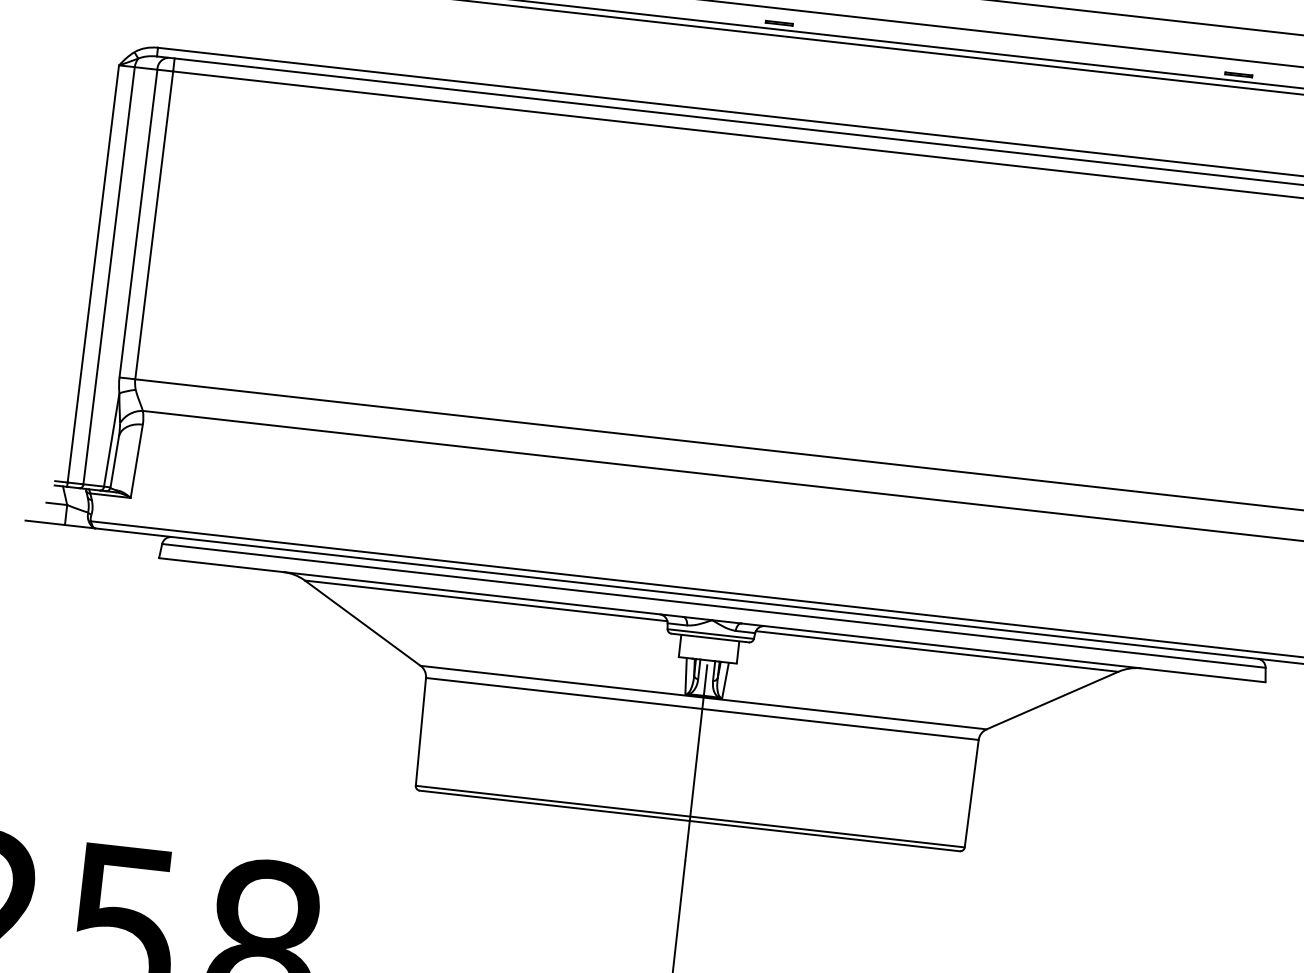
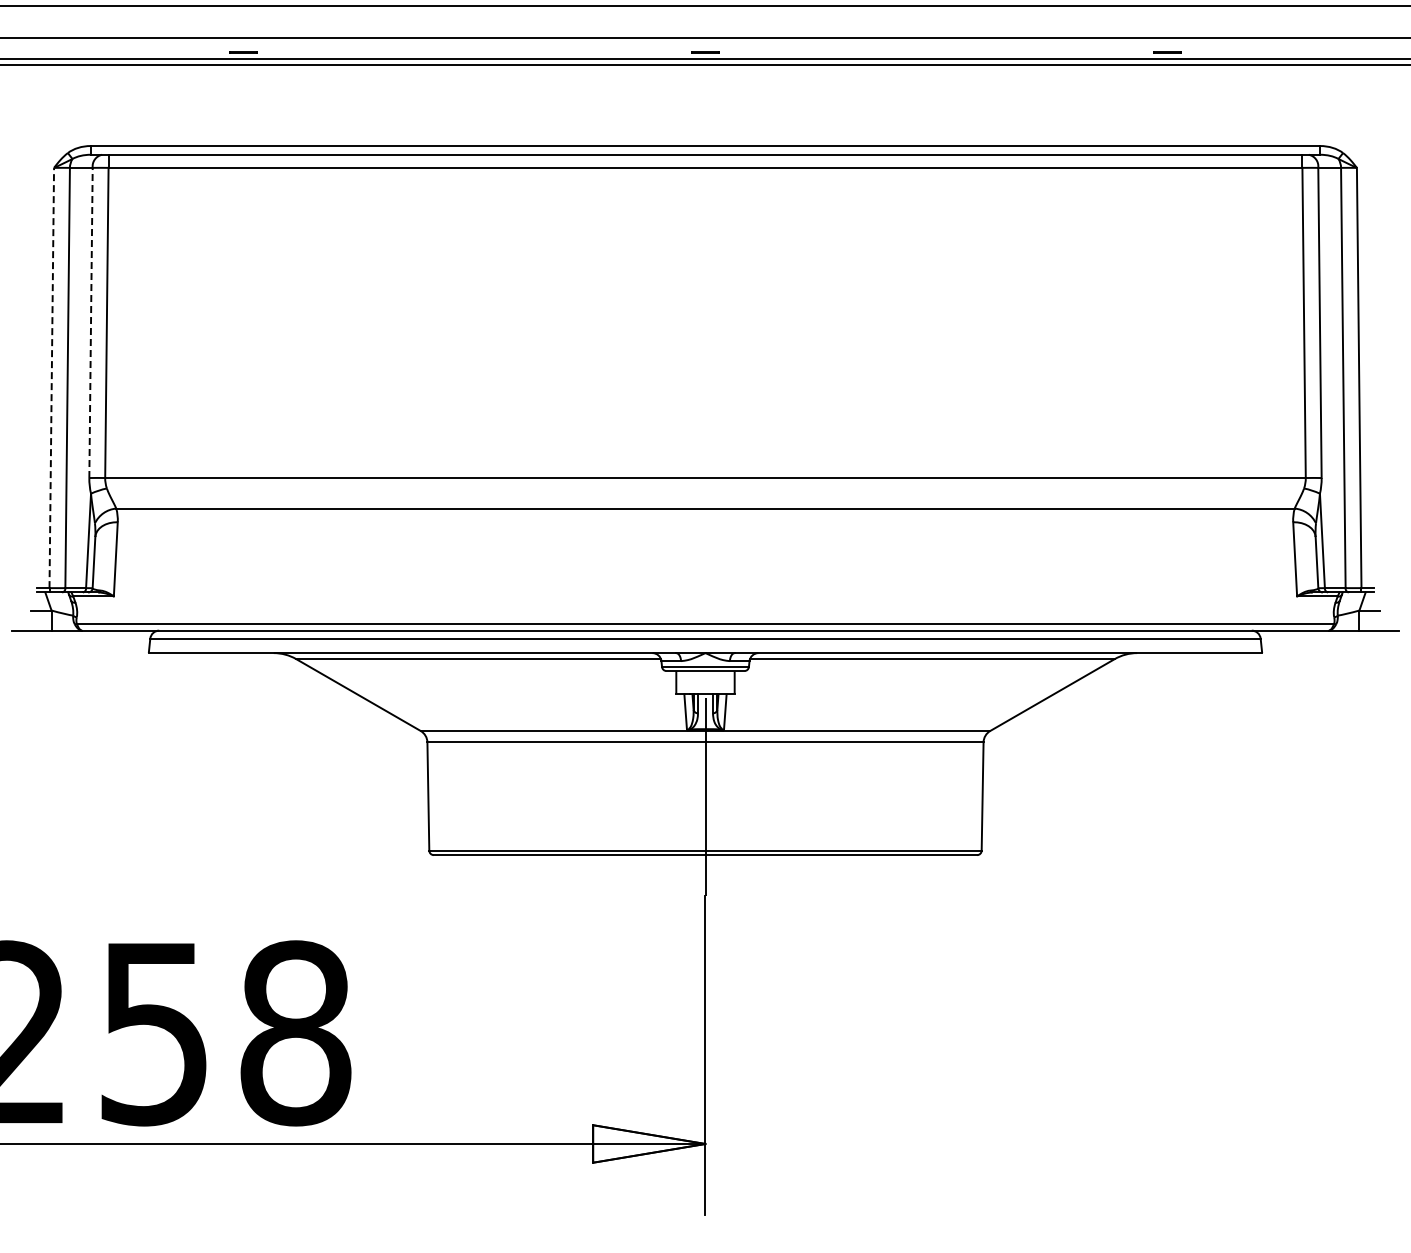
line: (138, 223) -> (91, 322), solid -> dashed
line: (93, 273) -> (51, 377), solid -> dashed

